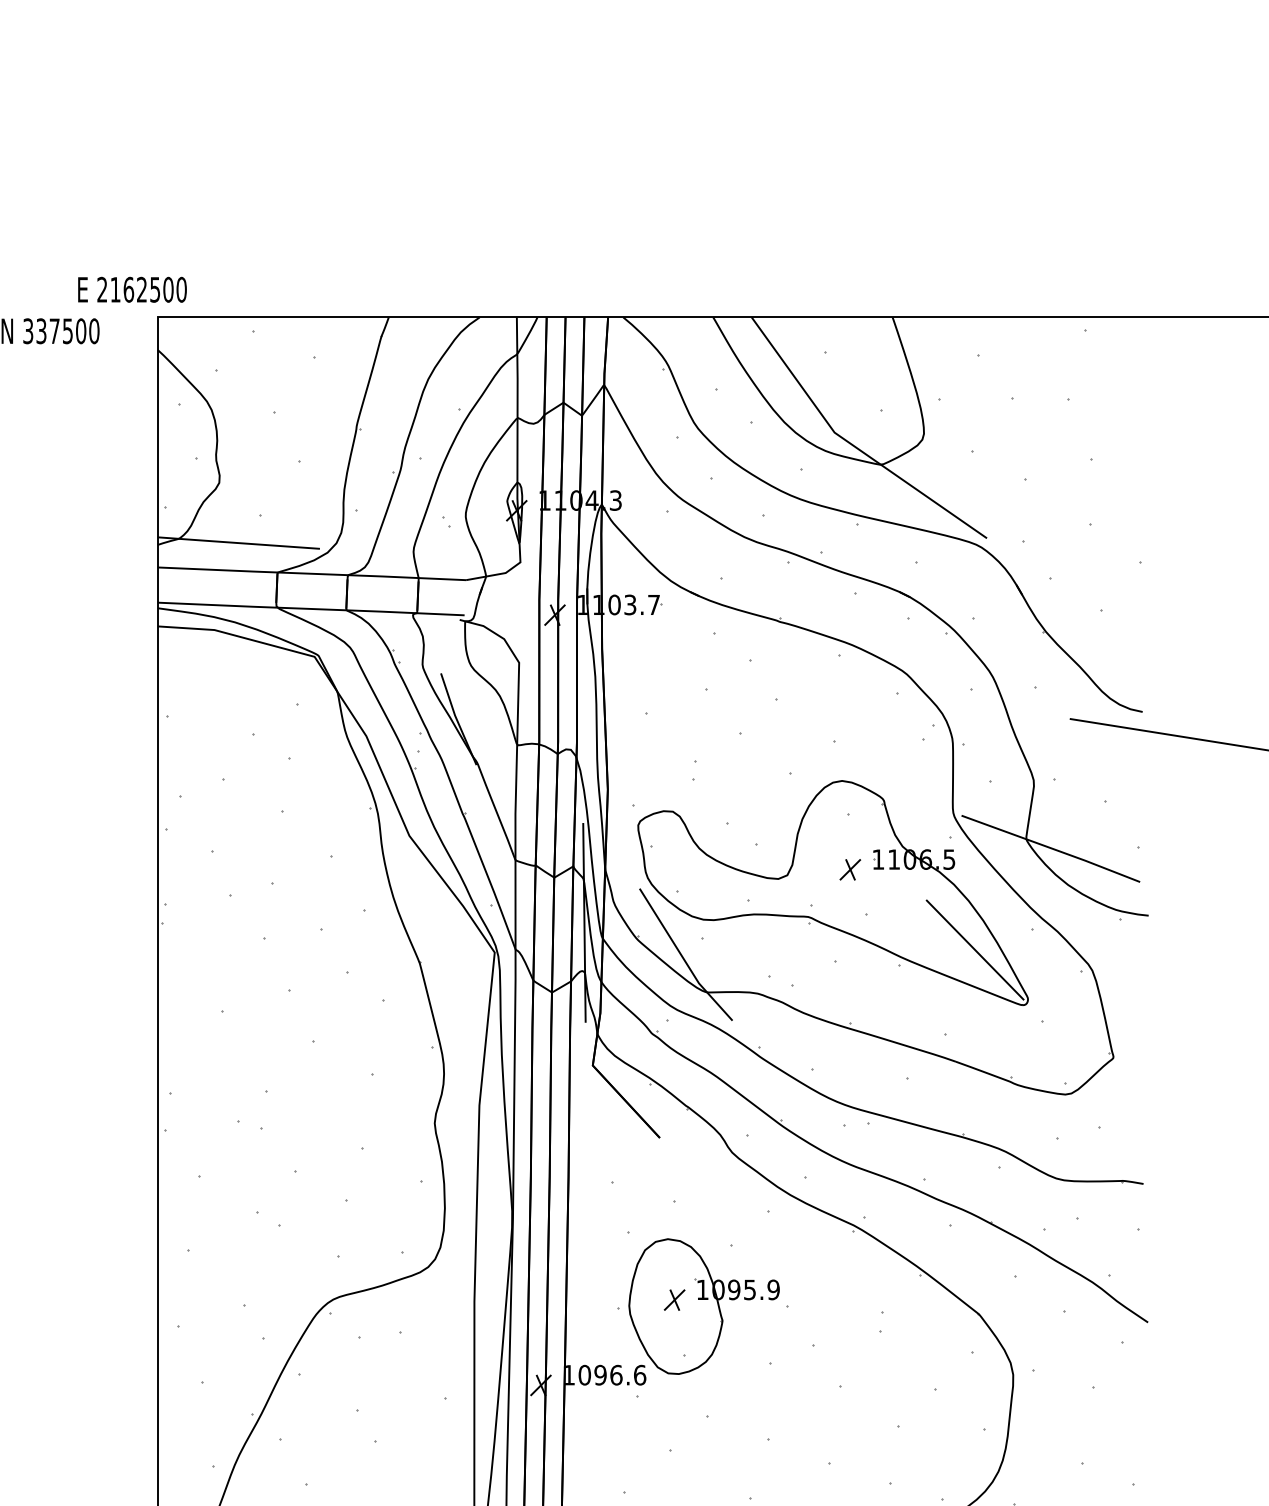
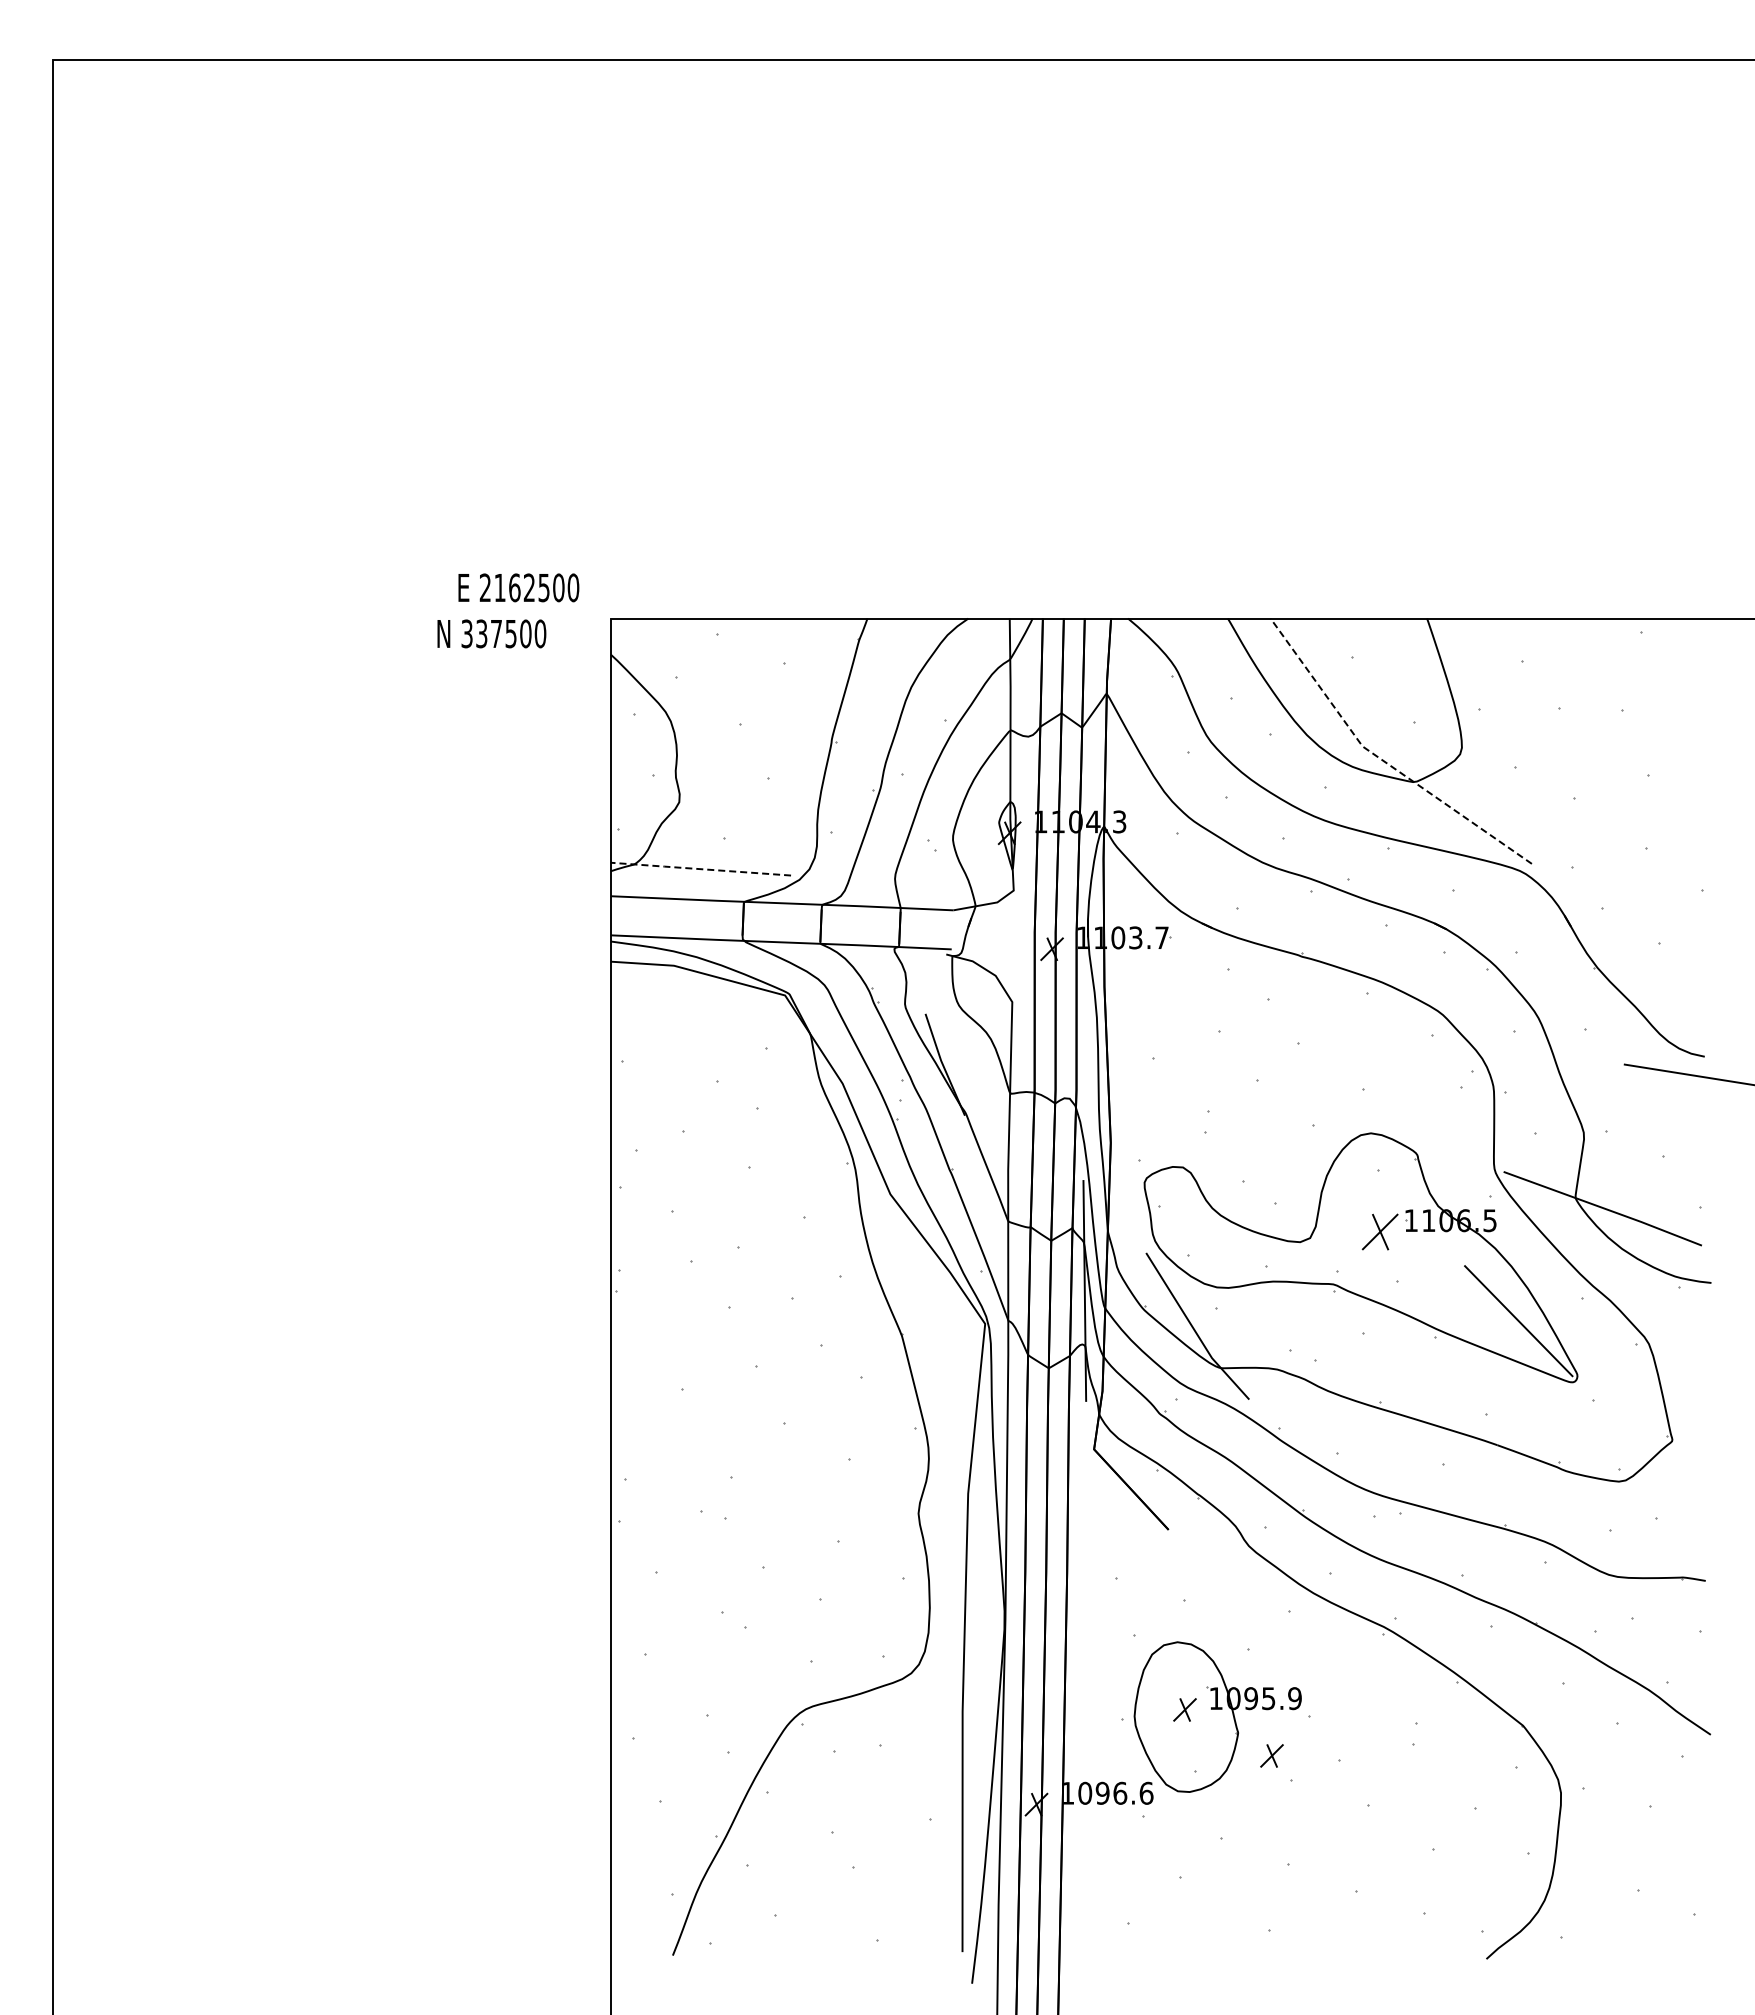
text: (132, 289) -> (518, 587), moved
line: (851, 444) -> (1381, 759), solid -> dashed
line: (238, 543) -> (700, 869), solid -> dashed
part: (849, 869) -> (1379, 1231), size x1.6
part: (752, 1341) -> (1271, 1755), added

